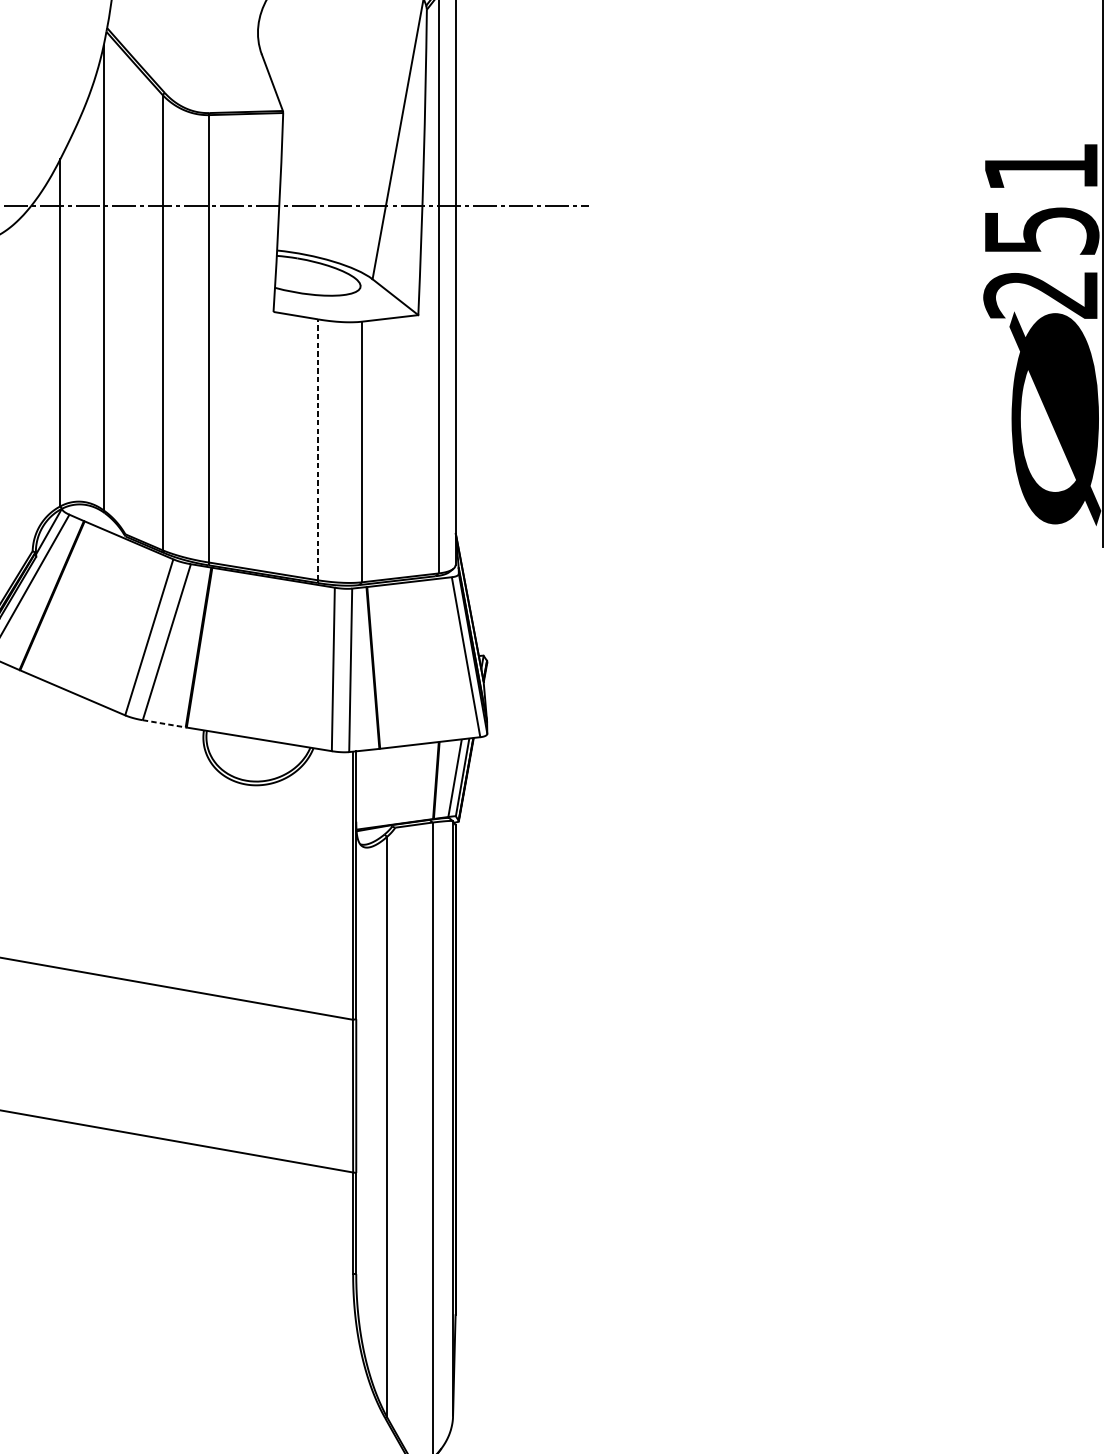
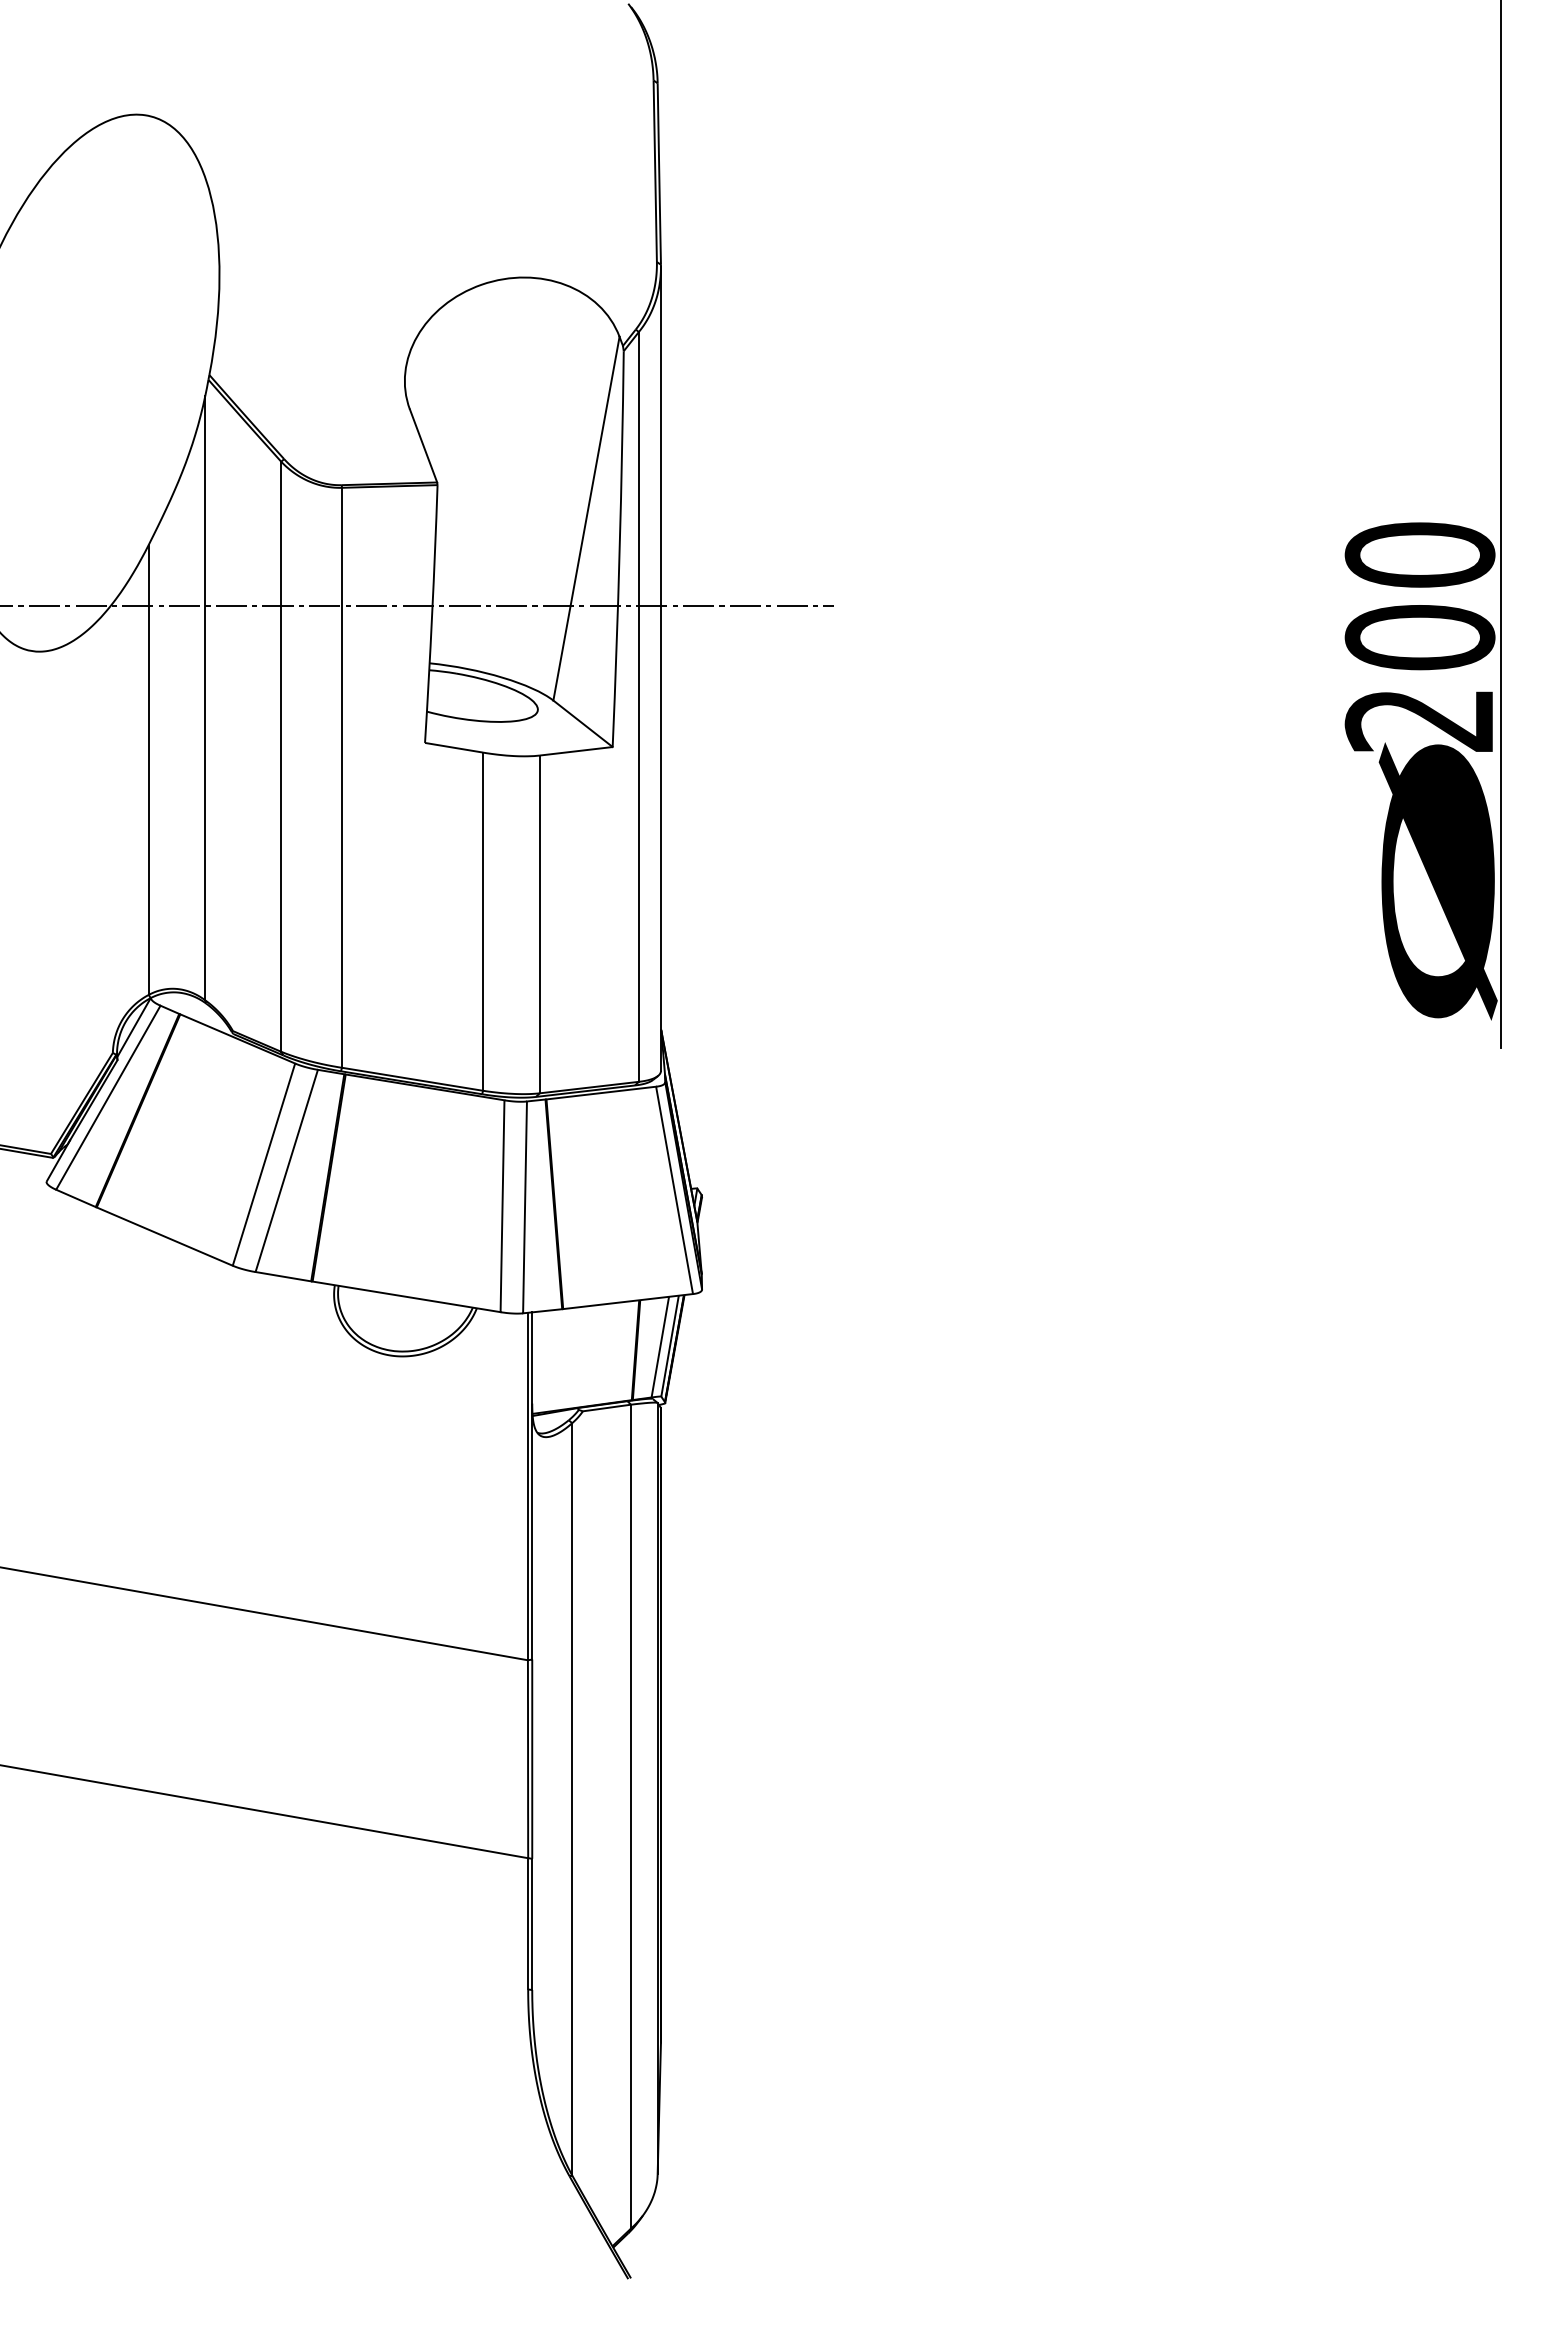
text: (1040, 198) -> (1419, 596), 251 -> 200
line: (318, 449) -> (483, 921), dashed -> solid
line: (164, 723) -> (283, 1276), dashed -> solid

